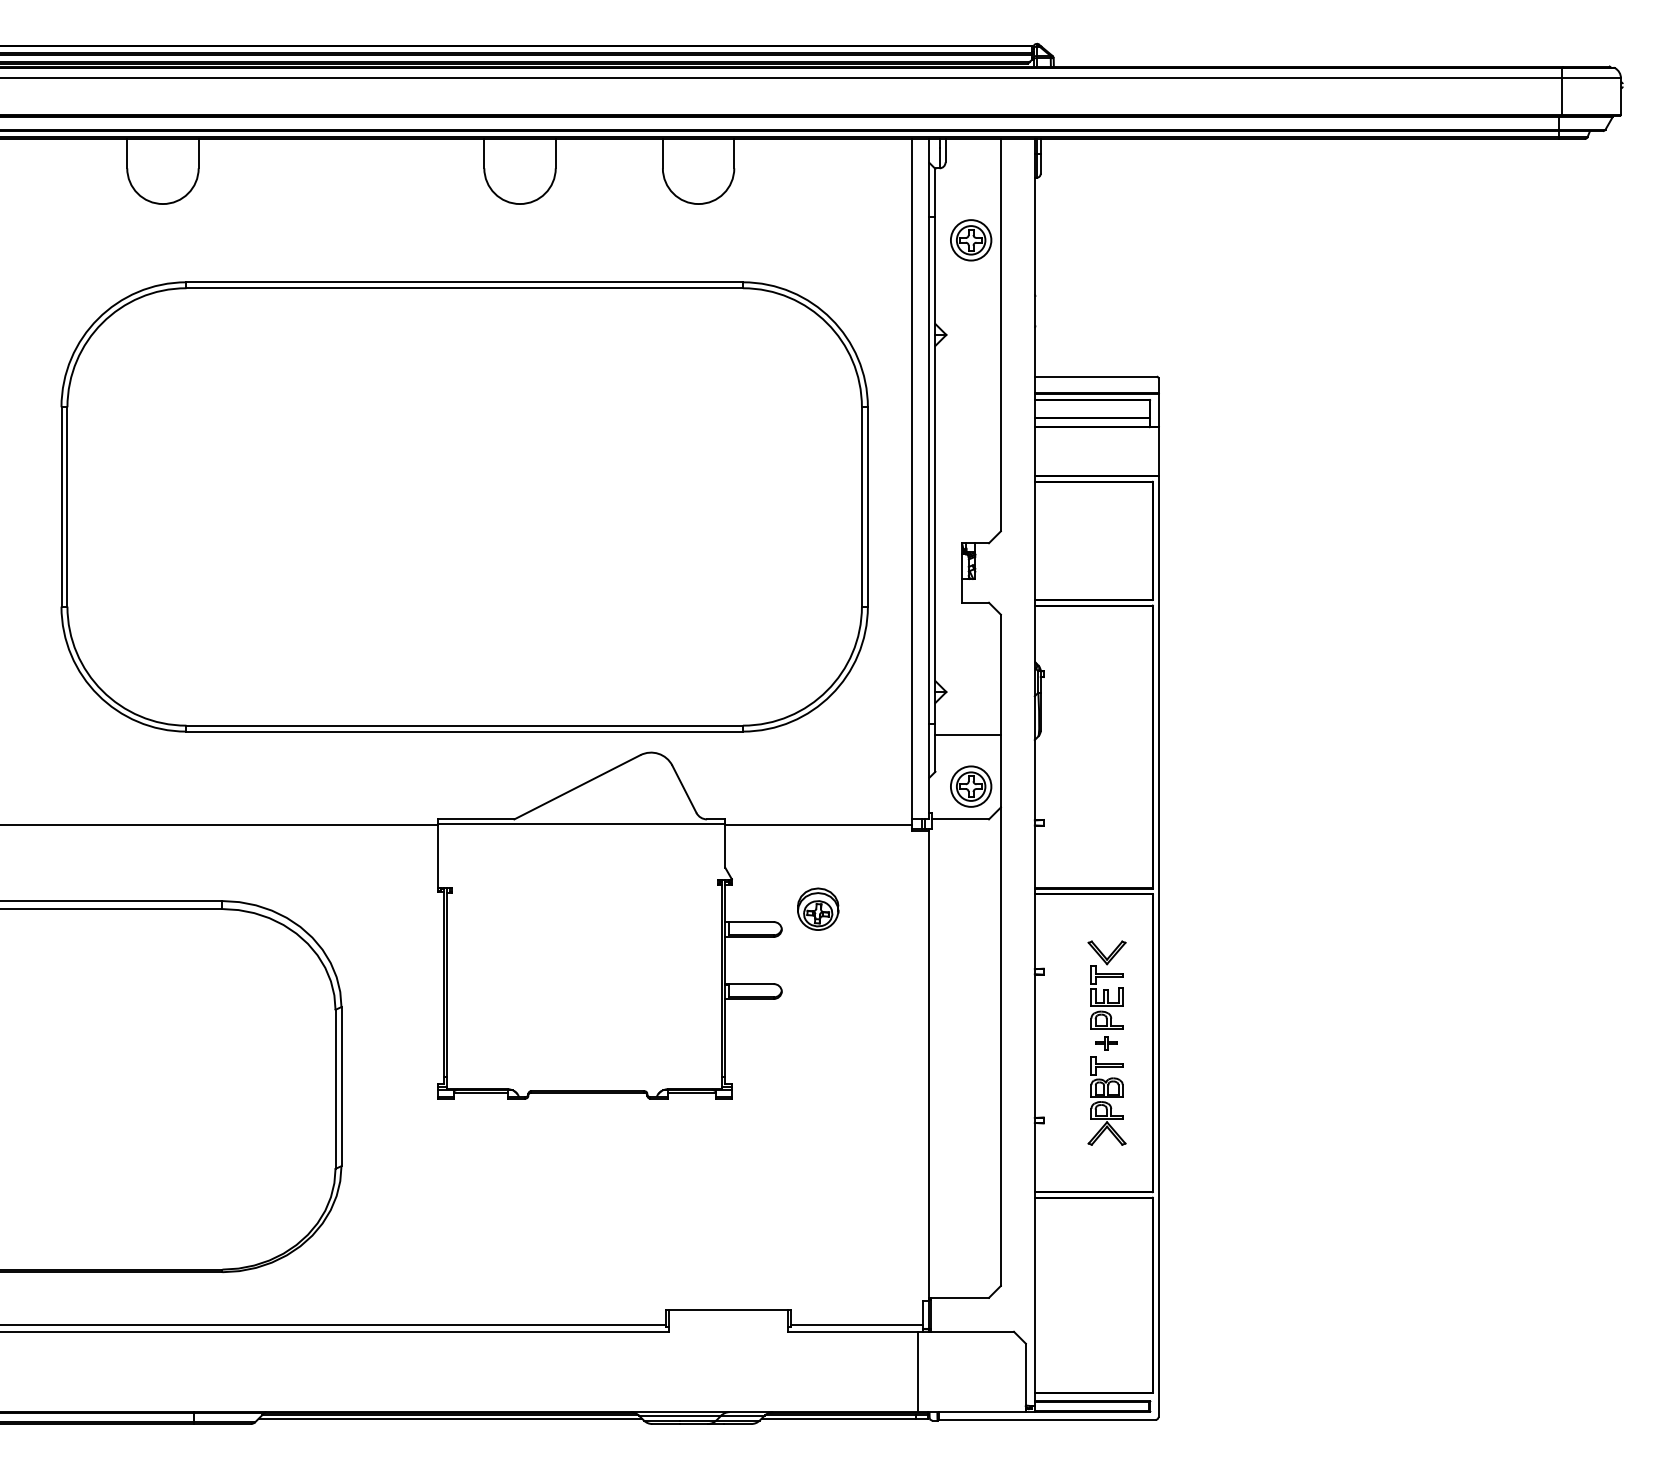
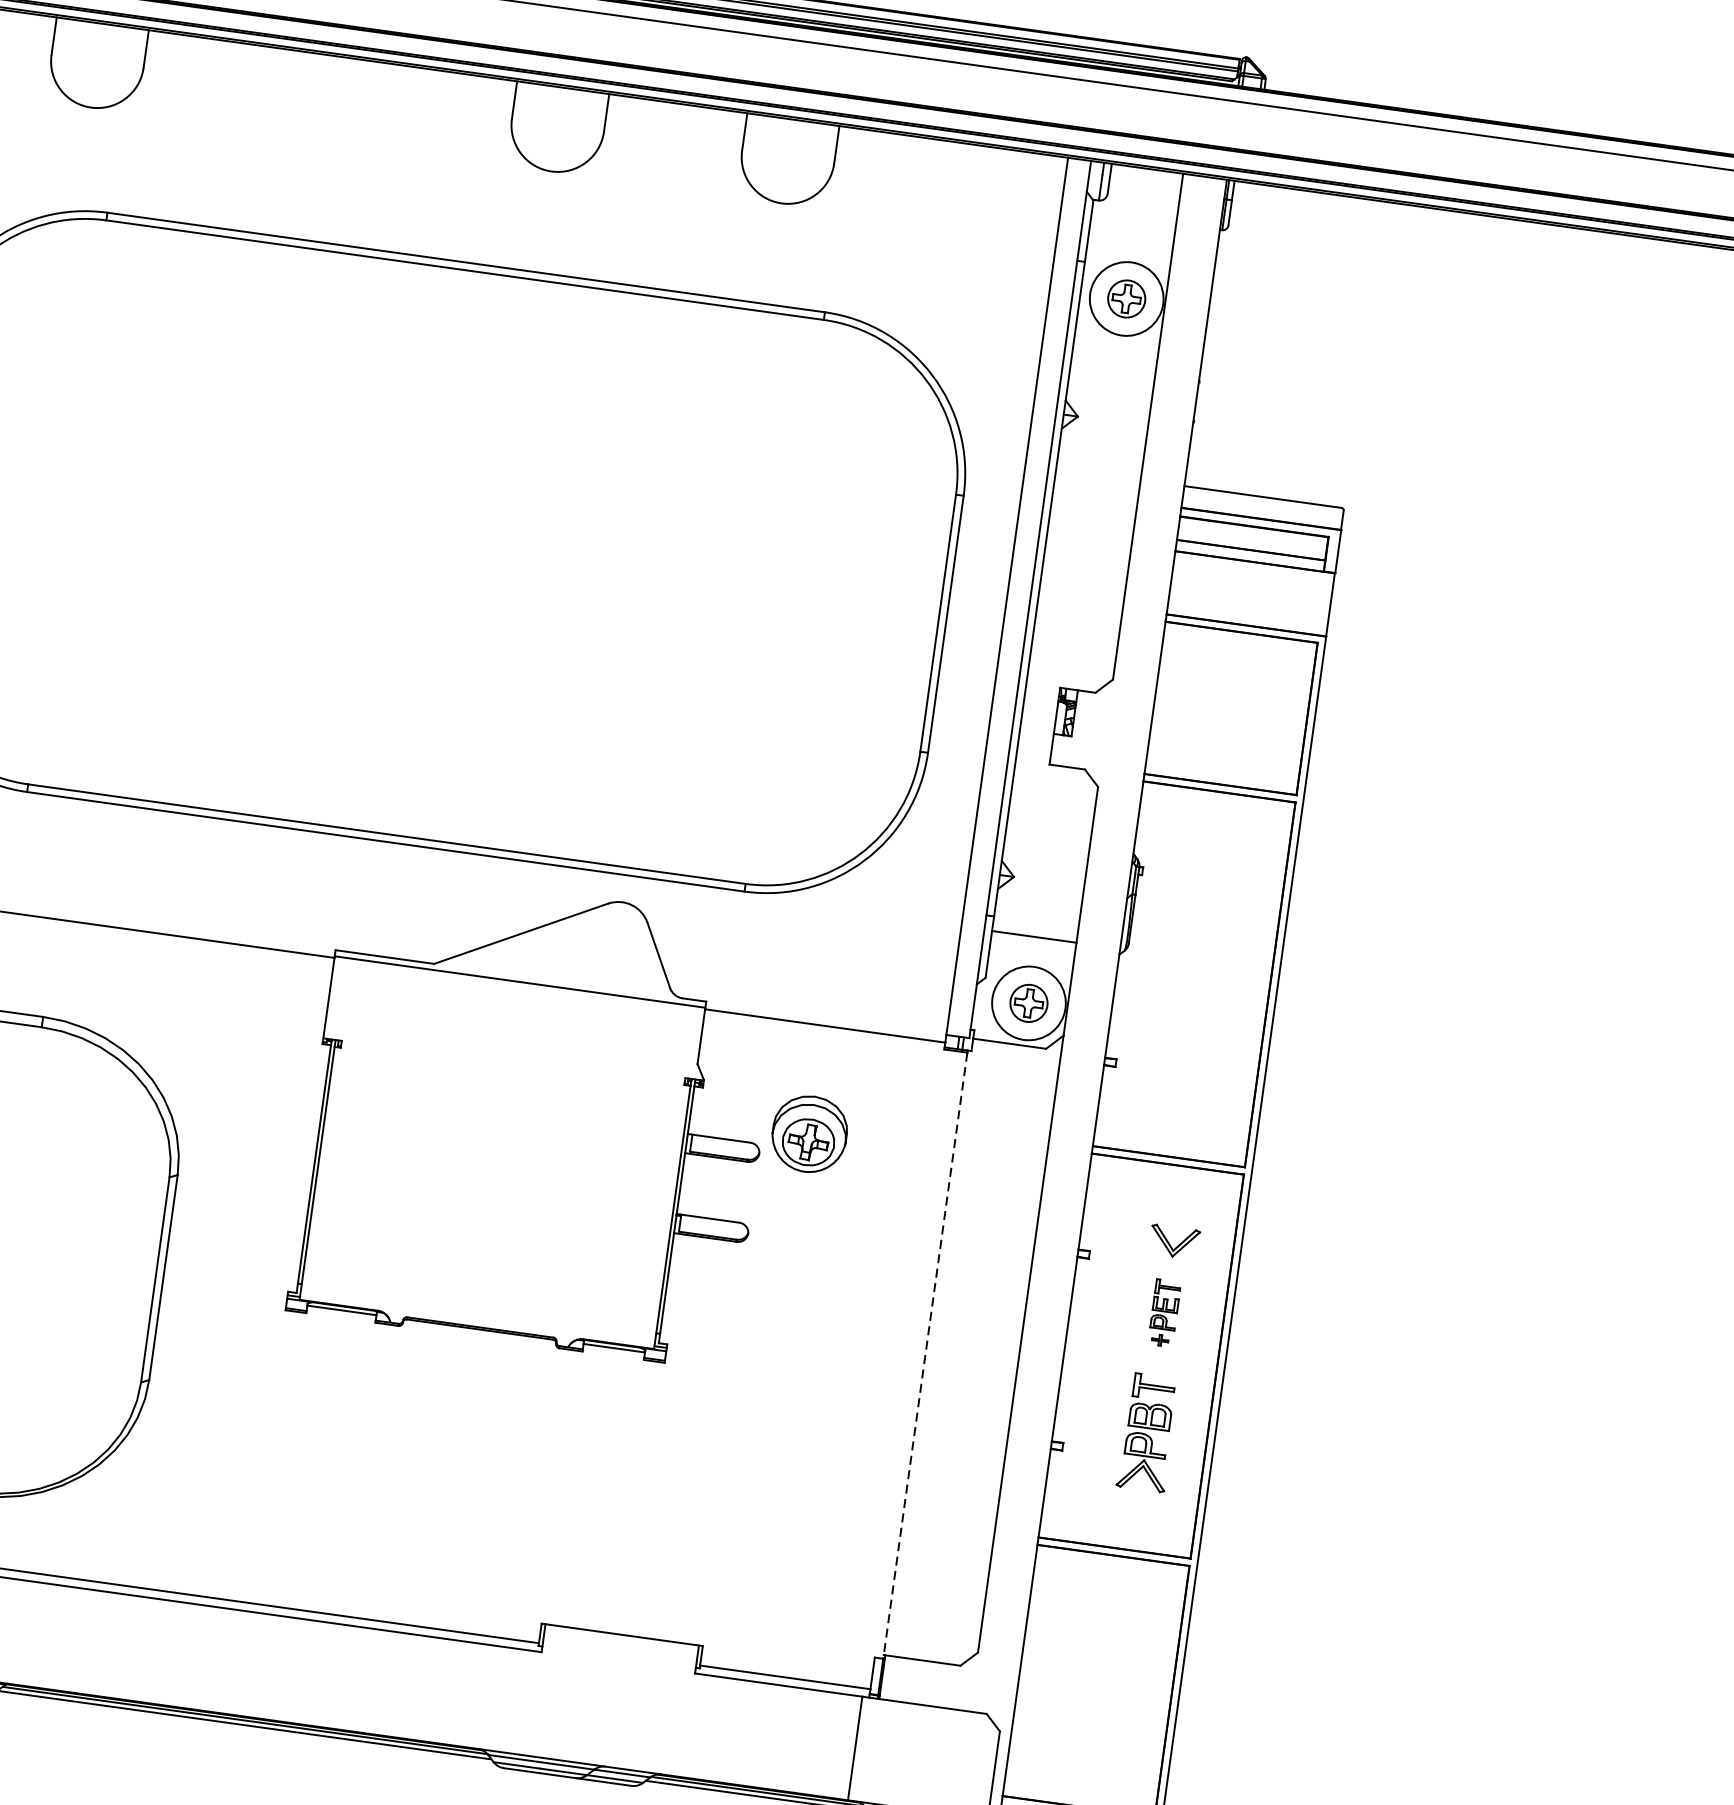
circle: (970, 240) -> (1125, 299), size x1.4
circle: (970, 786) -> (1028, 1003), size x1.4
part: (818, 908) -> (810, 1133), size x1.4
part: (1106, 1007) -> (1163, 1312), size x0.6
line: (929, 1066) -> (925, 1356), solid -> dashed

